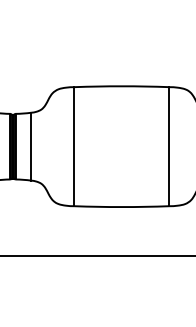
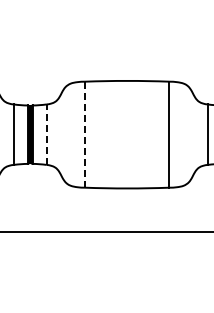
line: (31, 146) -> (46, 134), solid -> dashed
line: (73, 146) -> (84, 134), solid -> dashed

